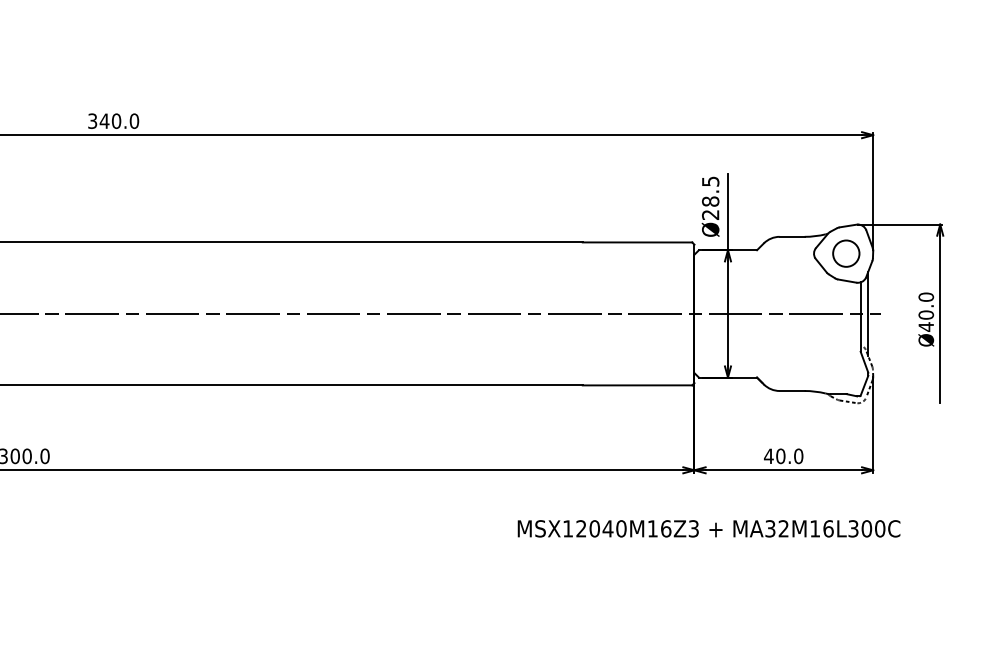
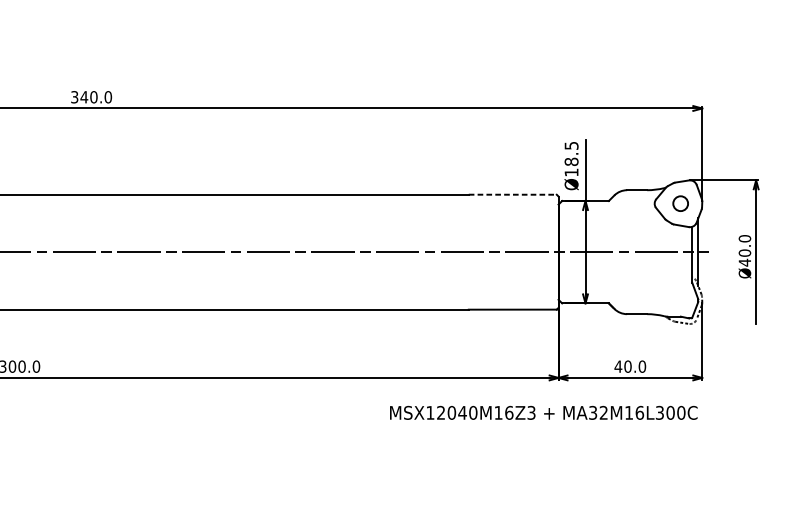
text: (710, 214) -> (571, 172), Ø28.5 -> Ø18.5
line: (637, 242) -> (512, 194), solid -> dashed
circle: (846, 253) -> (680, 203), size x0.7
text: (708, 528) -> (543, 412), moved

